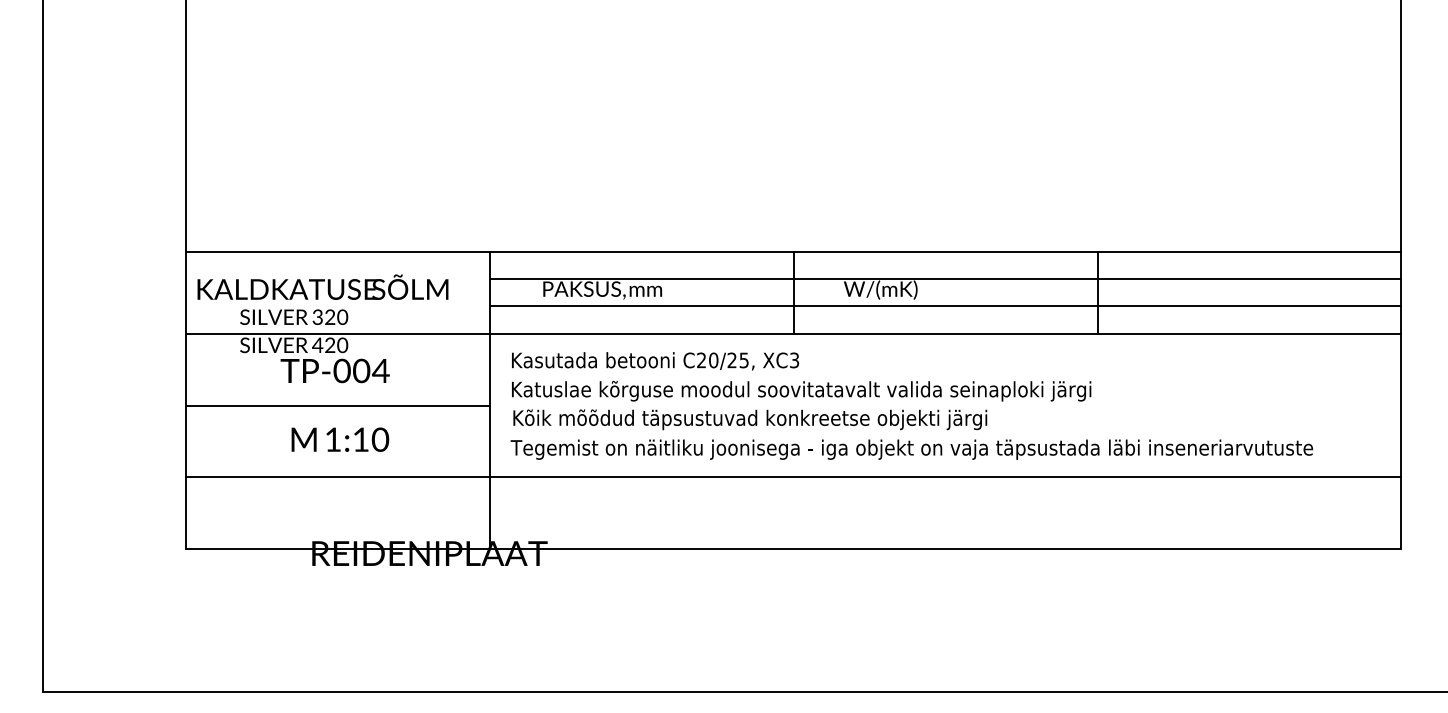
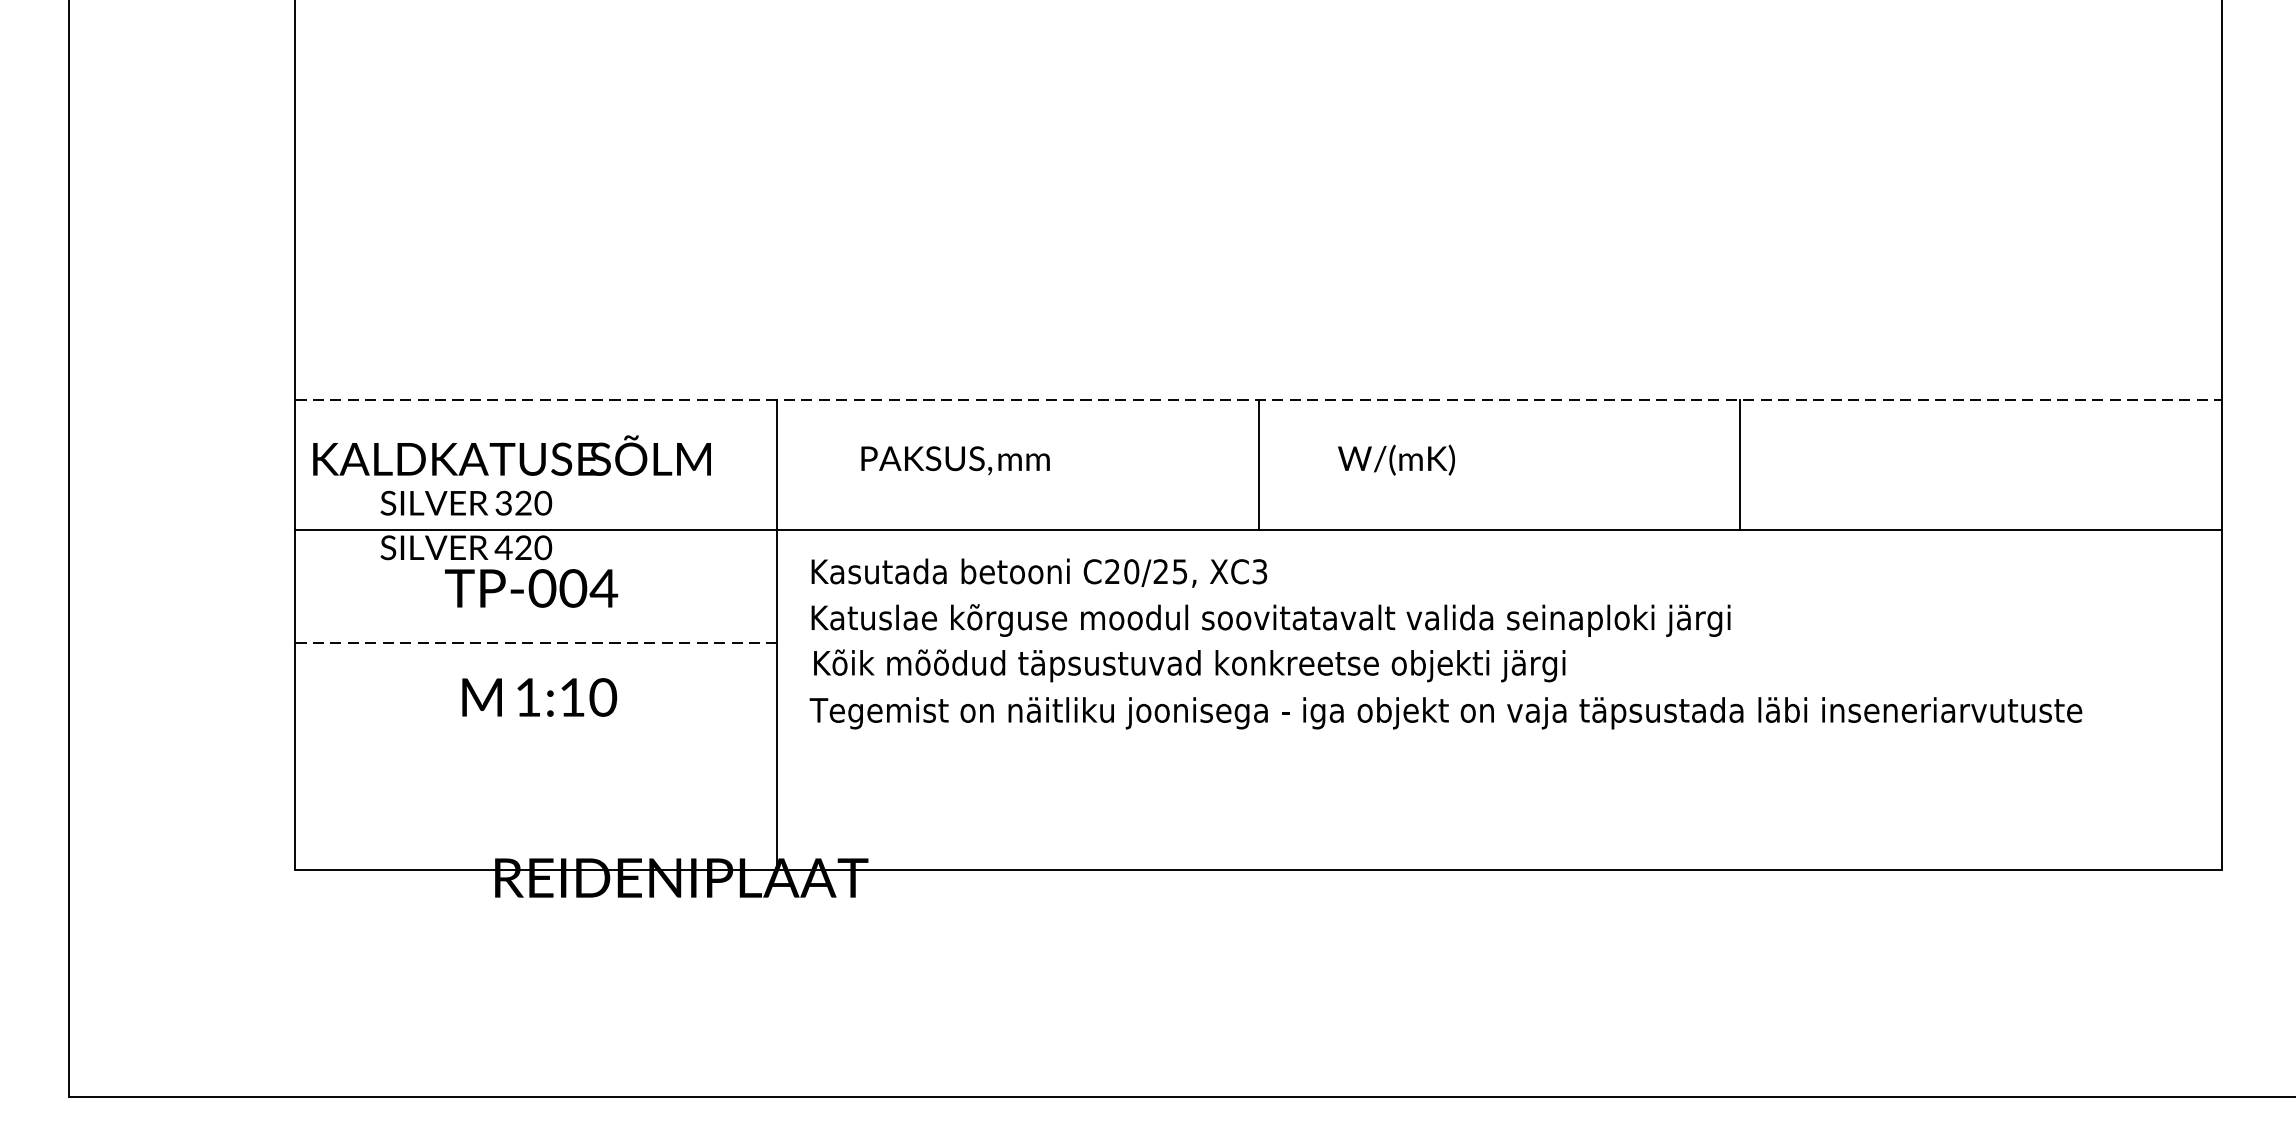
line: (794, 252) -> (1259, 400), solid -> dashed
line: (945, 278) -> (1499, 441), removed
line: (945, 305) -> (1499, 484), removed
line: (338, 405) -> (536, 643), solid -> dashed
line: (793, 477) -> (1258, 757), removed

